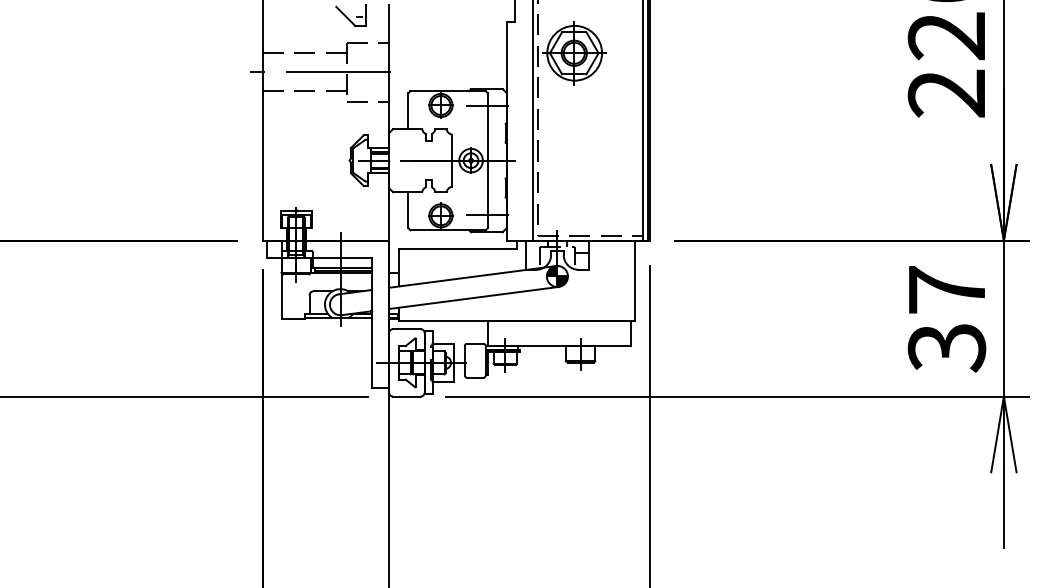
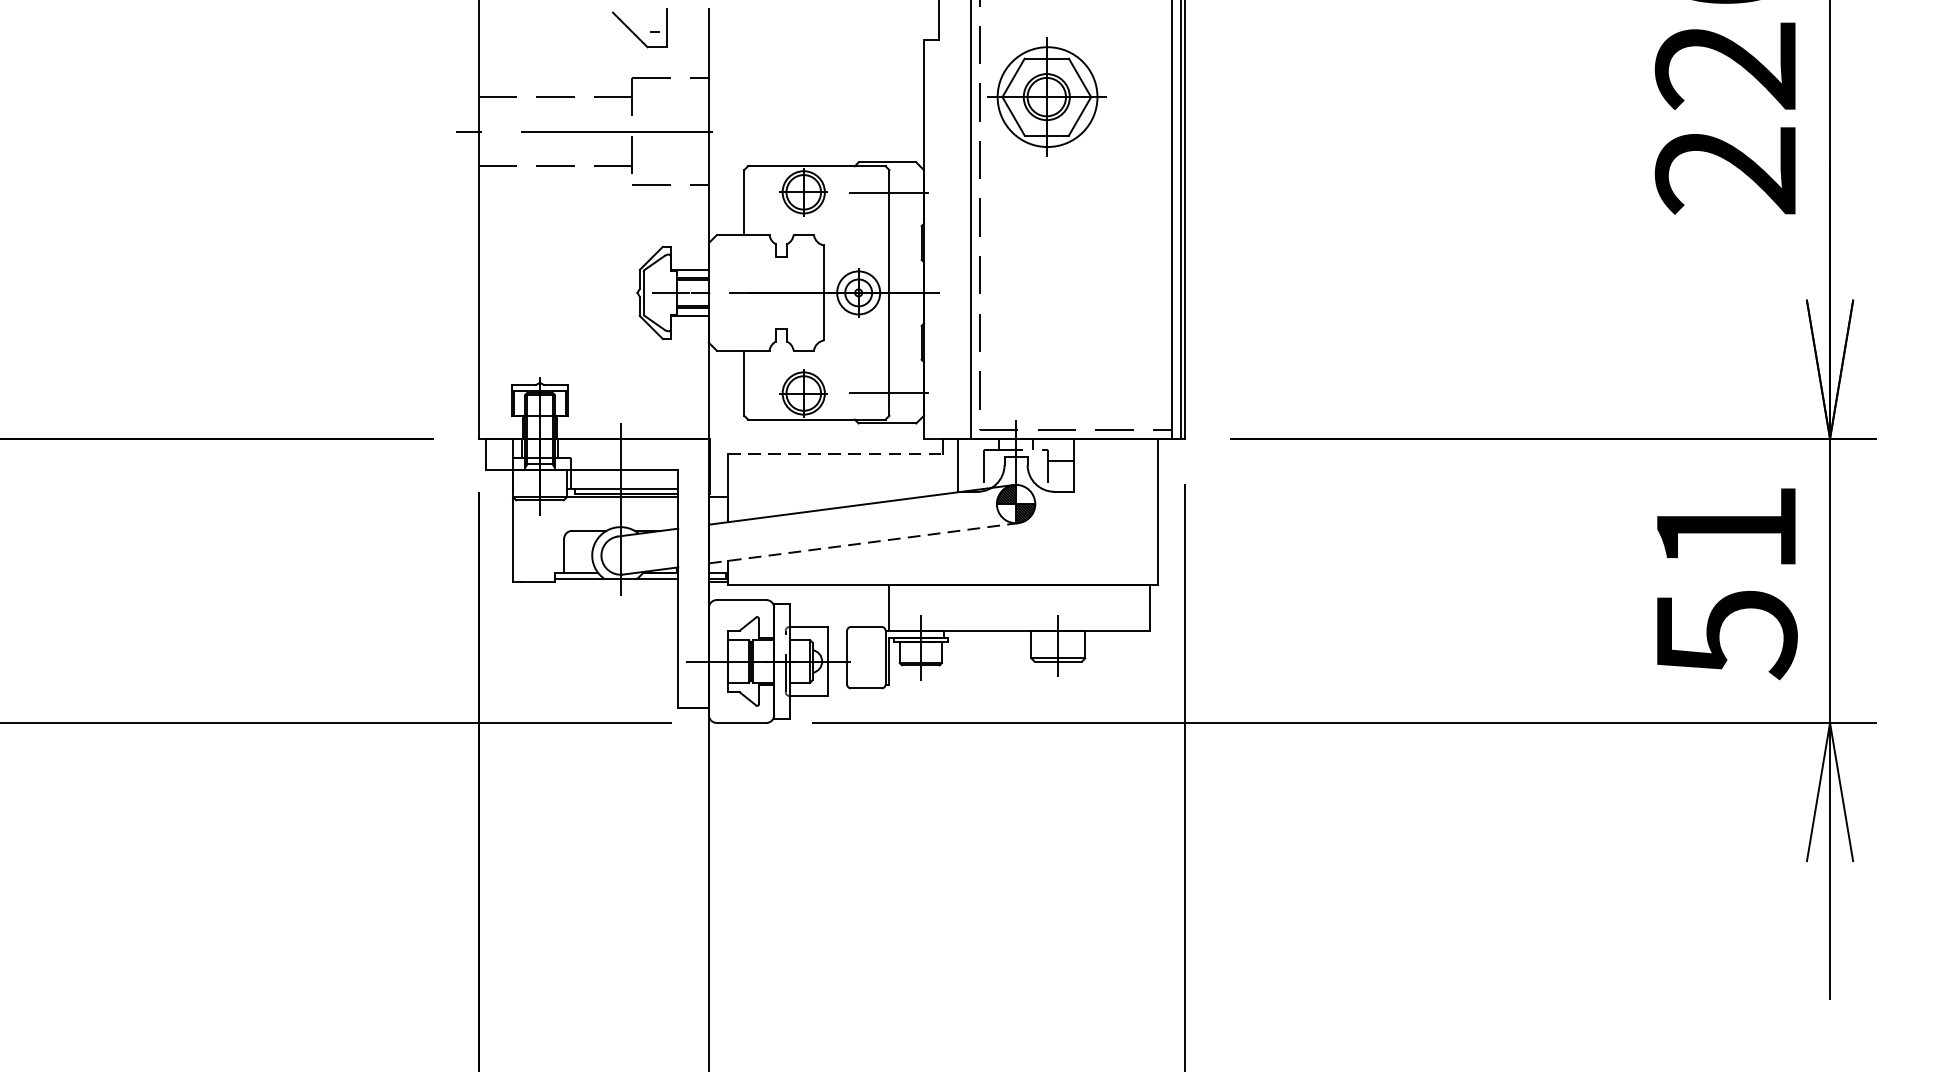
line: (458, 249) -> (835, 454), solid -> dashed
line: (473, 297) -> (863, 542), solid -> dashed
text: (946, 319) -> (1725, 582), 37 -> 51

